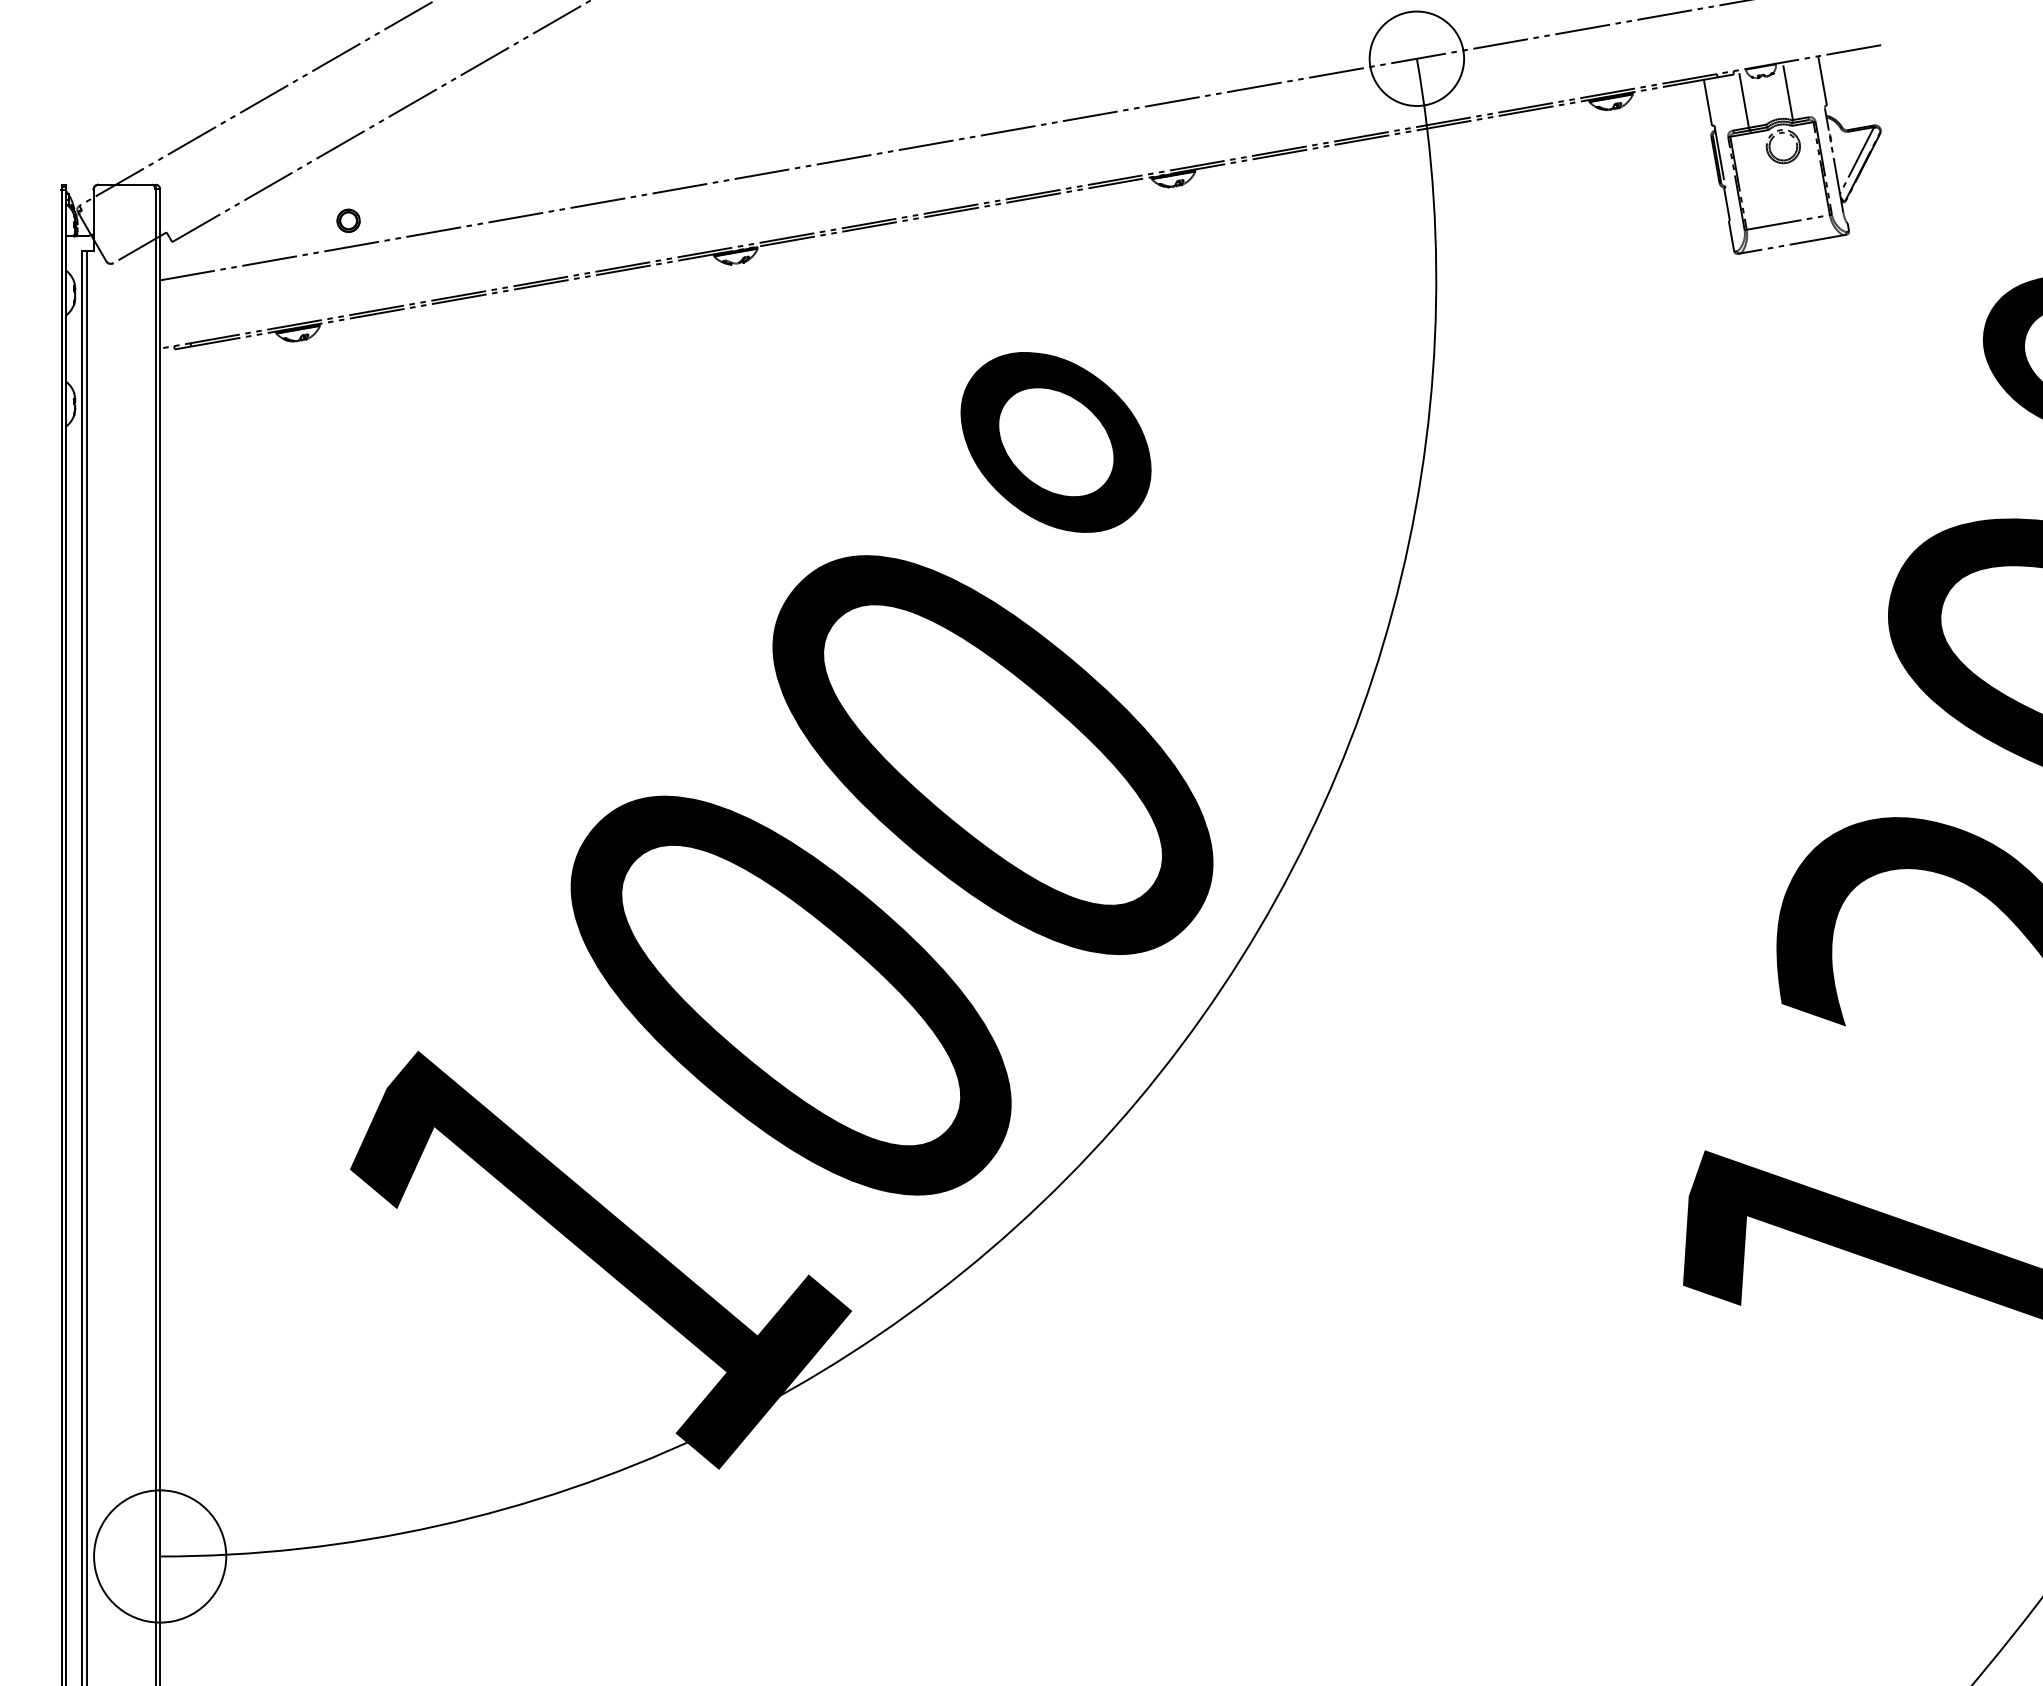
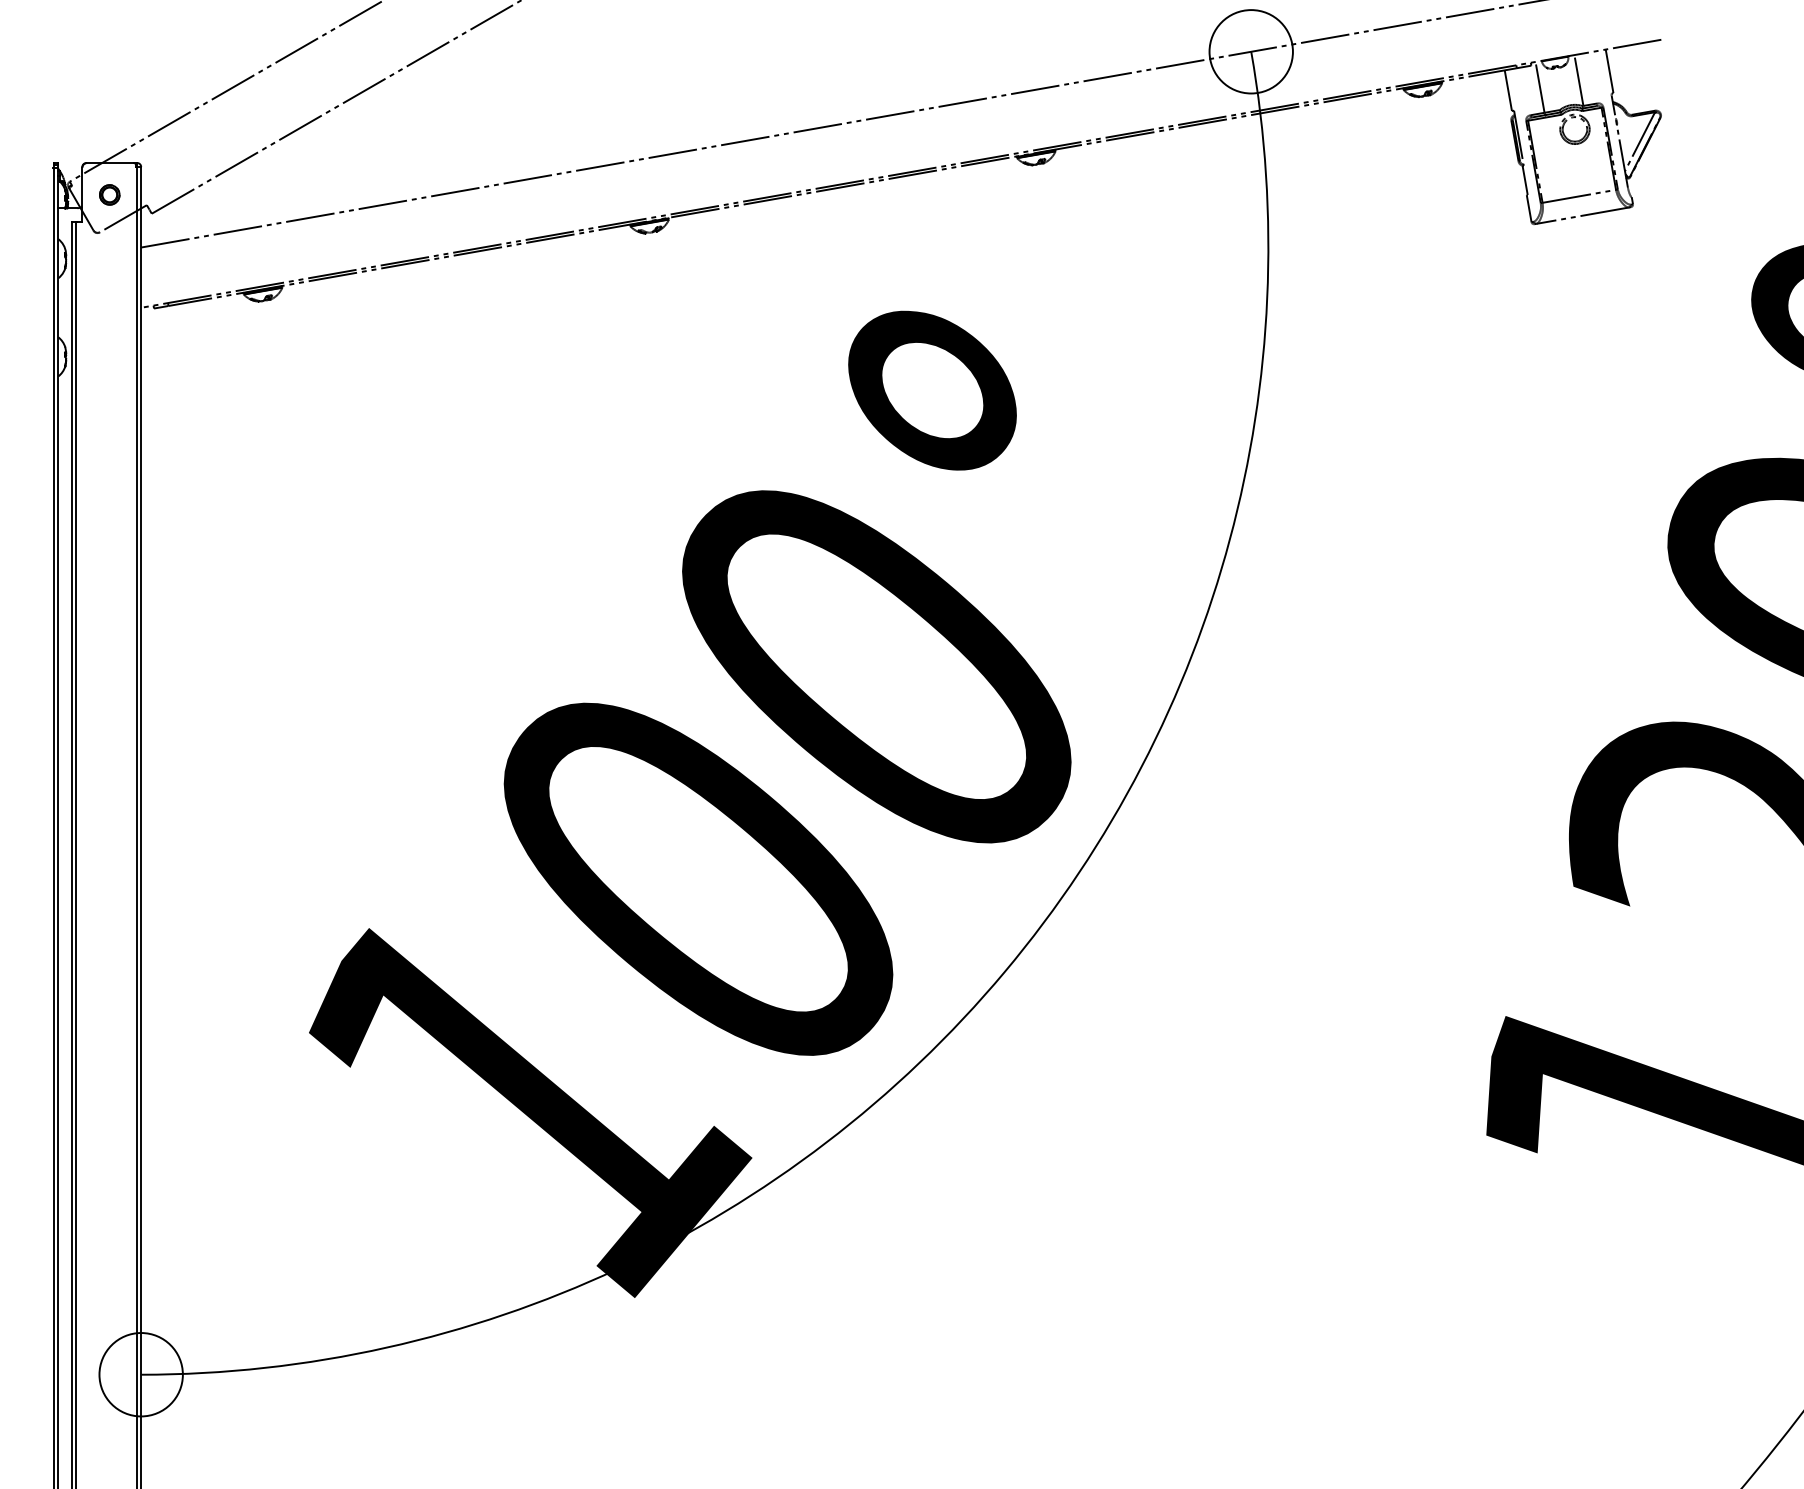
part: (348, 220) -> (109, 194), moved
circle: (159, 1556) -> (140, 1374), size x0.71

